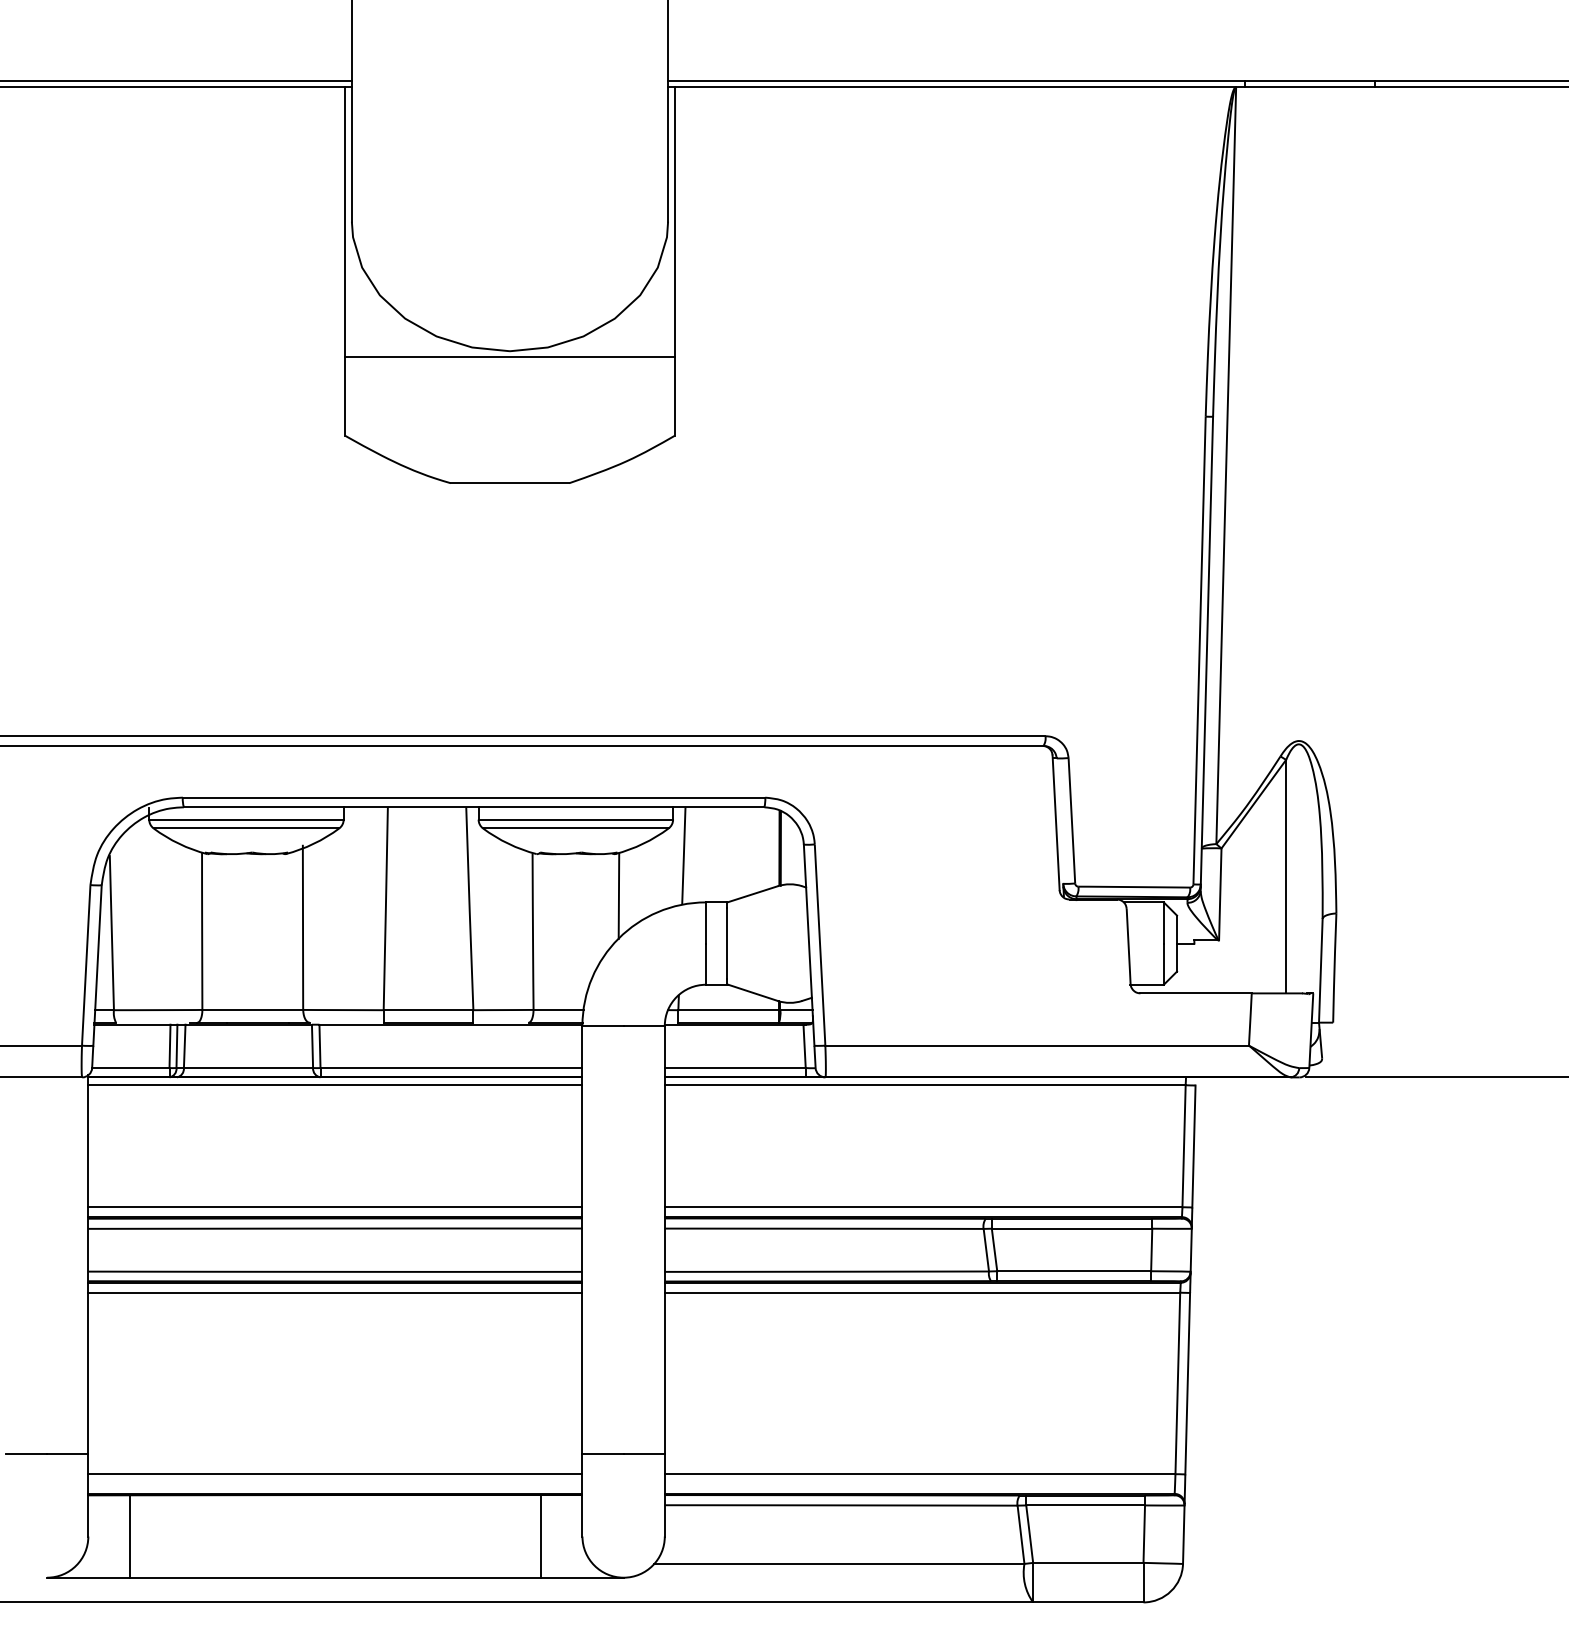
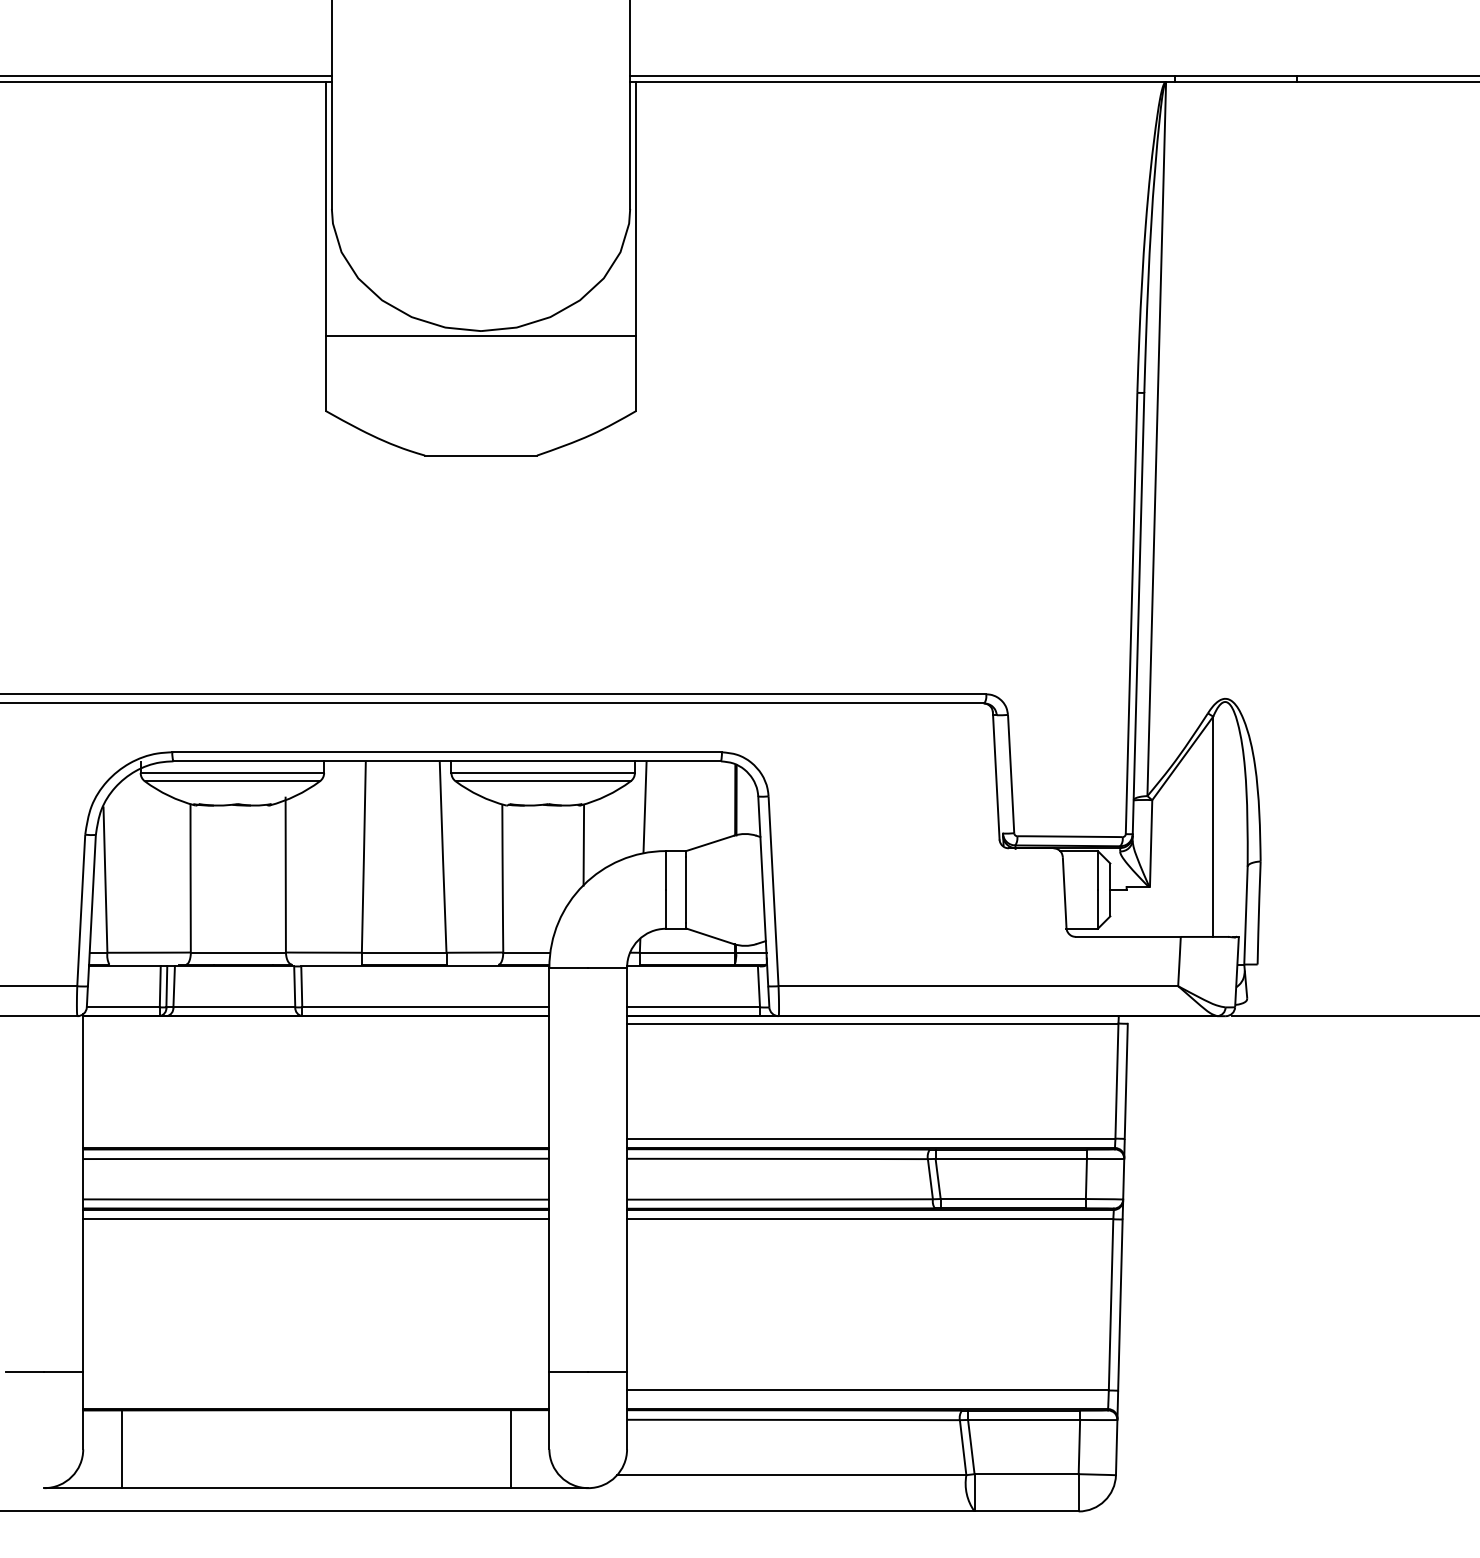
line: (335, 1085) -> (316, 1023), removed
line: (335, 1207) -> (316, 1138), removed
line: (335, 1474) -> (316, 1390), removed

